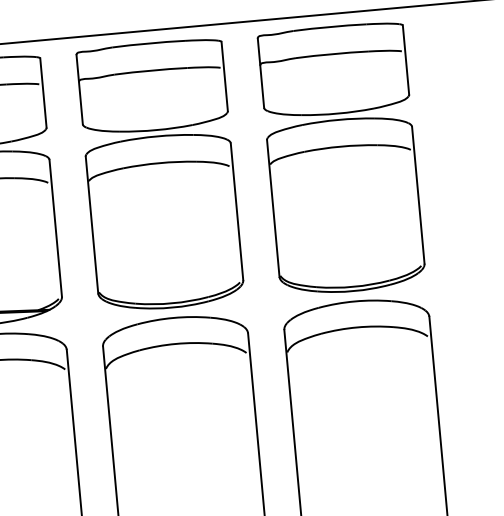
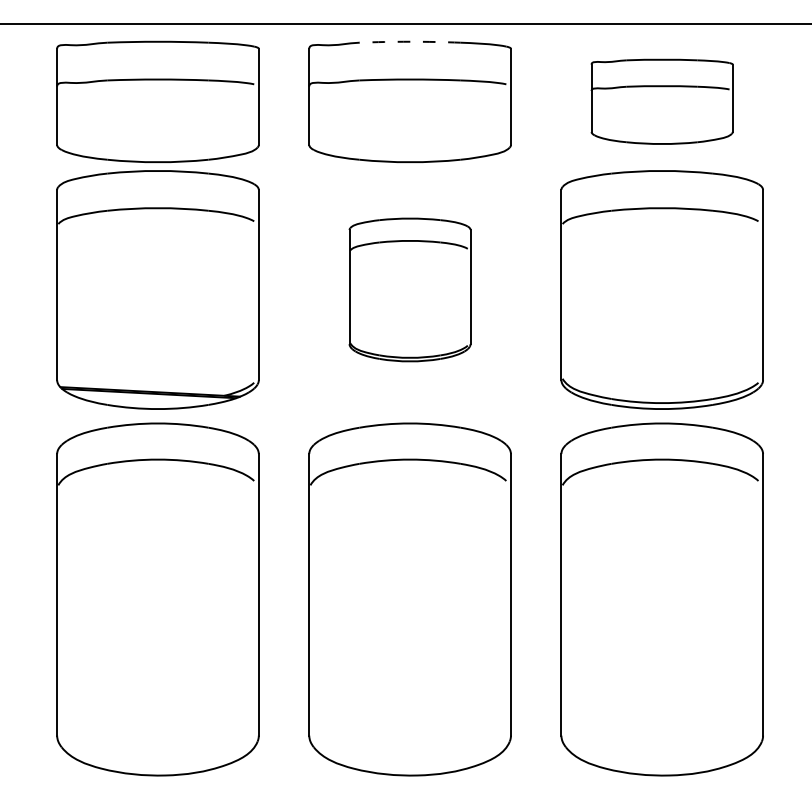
arc: (148, 43) -> (410, 41), solid -> dashed
part: (333, 70) -> (661, 101), size x0.7
part: (164, 221) -> (409, 289), size x0.6

